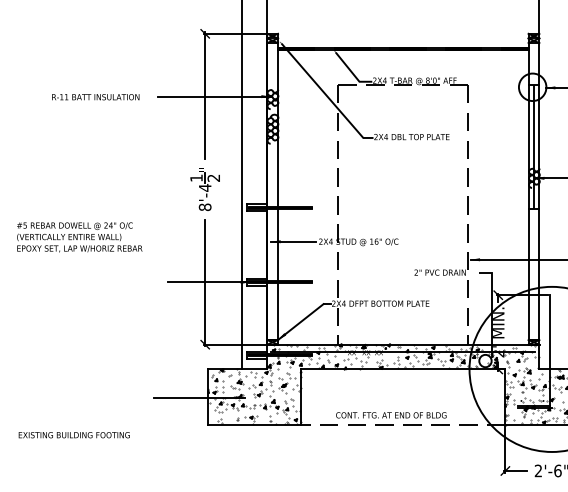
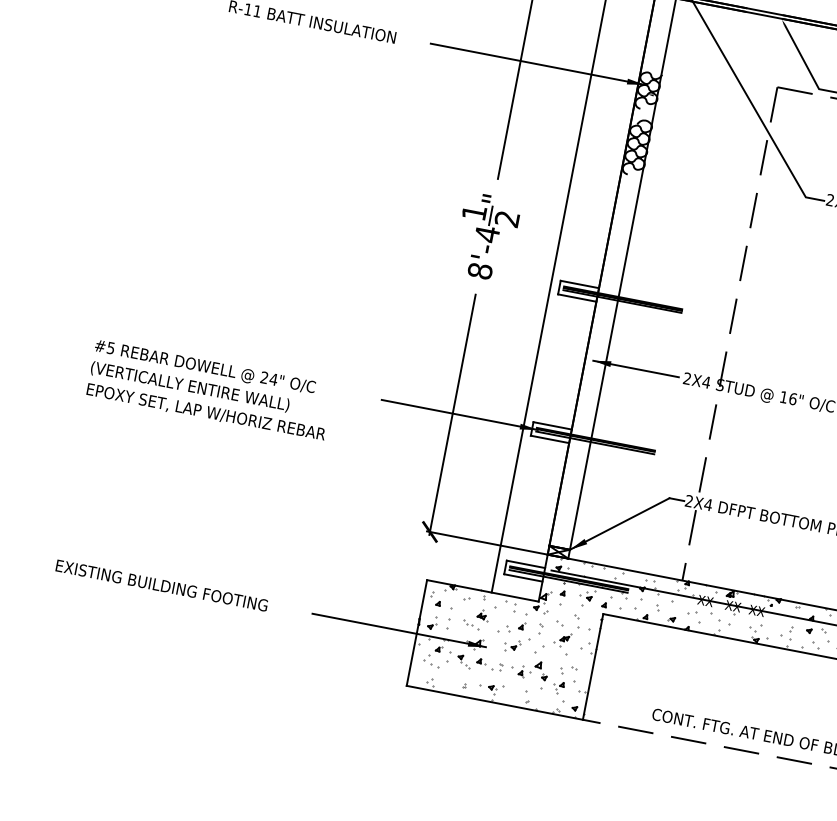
text: (79, 237) -> (209, 390), moved
text: (73, 435) -> (160, 586), moved

